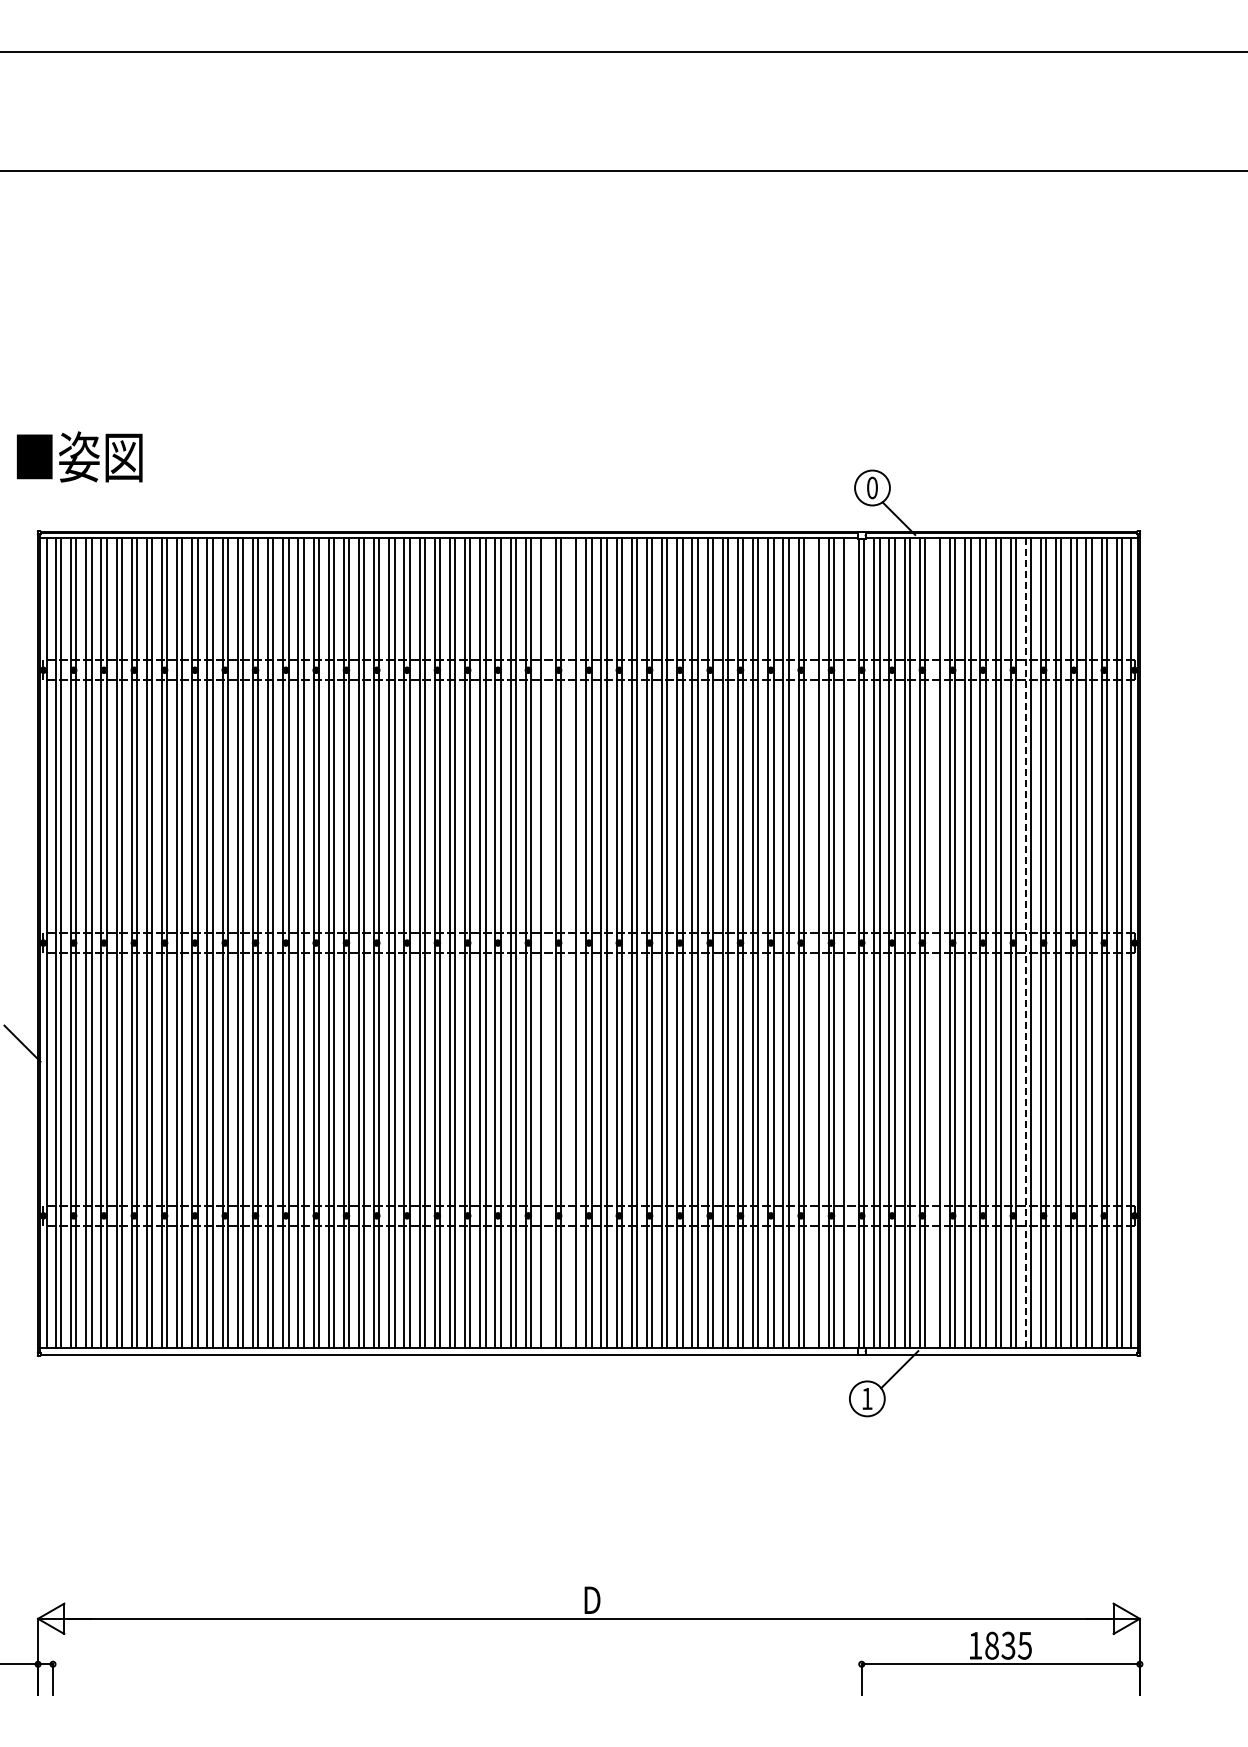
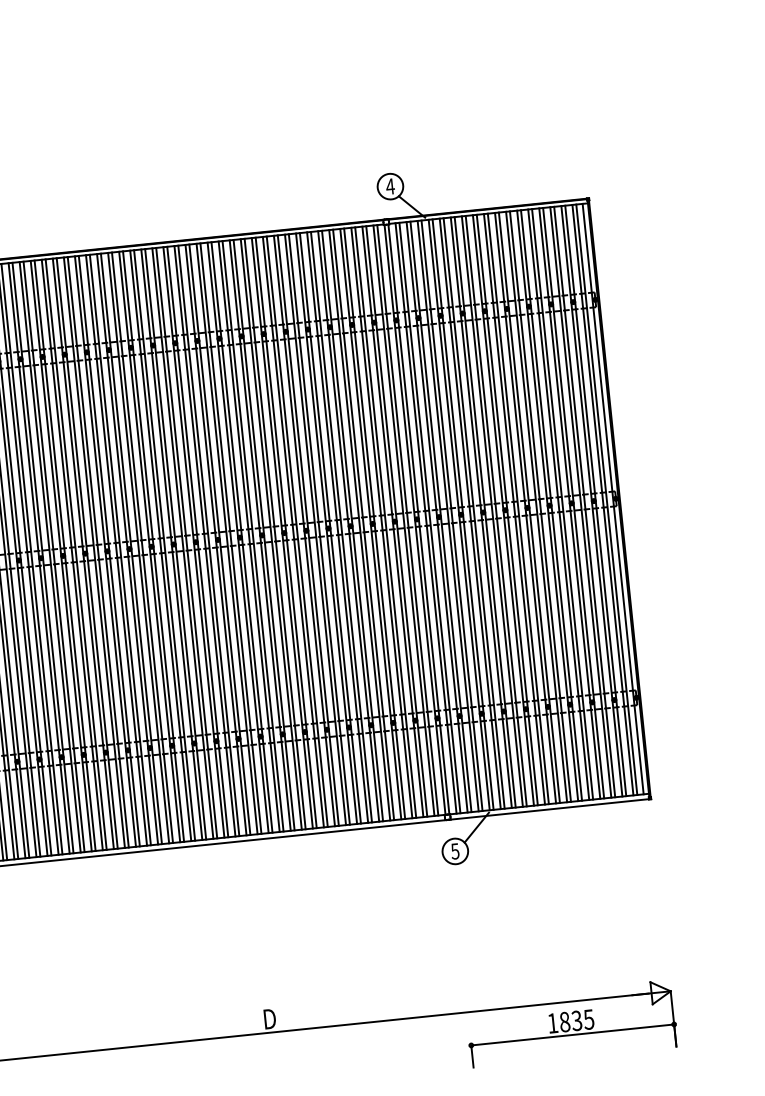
text: (872, 487) -> (390, 186), 0 -> 4
line: (546, 942) -> (186, 542), added
line: (571, 942) -> (205, 540), added
line: (813, 942) -> (381, 522), added
line: (849, 942) -> (407, 519), added
line: (934, 942) -> (469, 513), added
line: (1025, 943) -> (536, 507), dashed -> solid
text: (866, 1399) -> (454, 851), 1 -> 5

